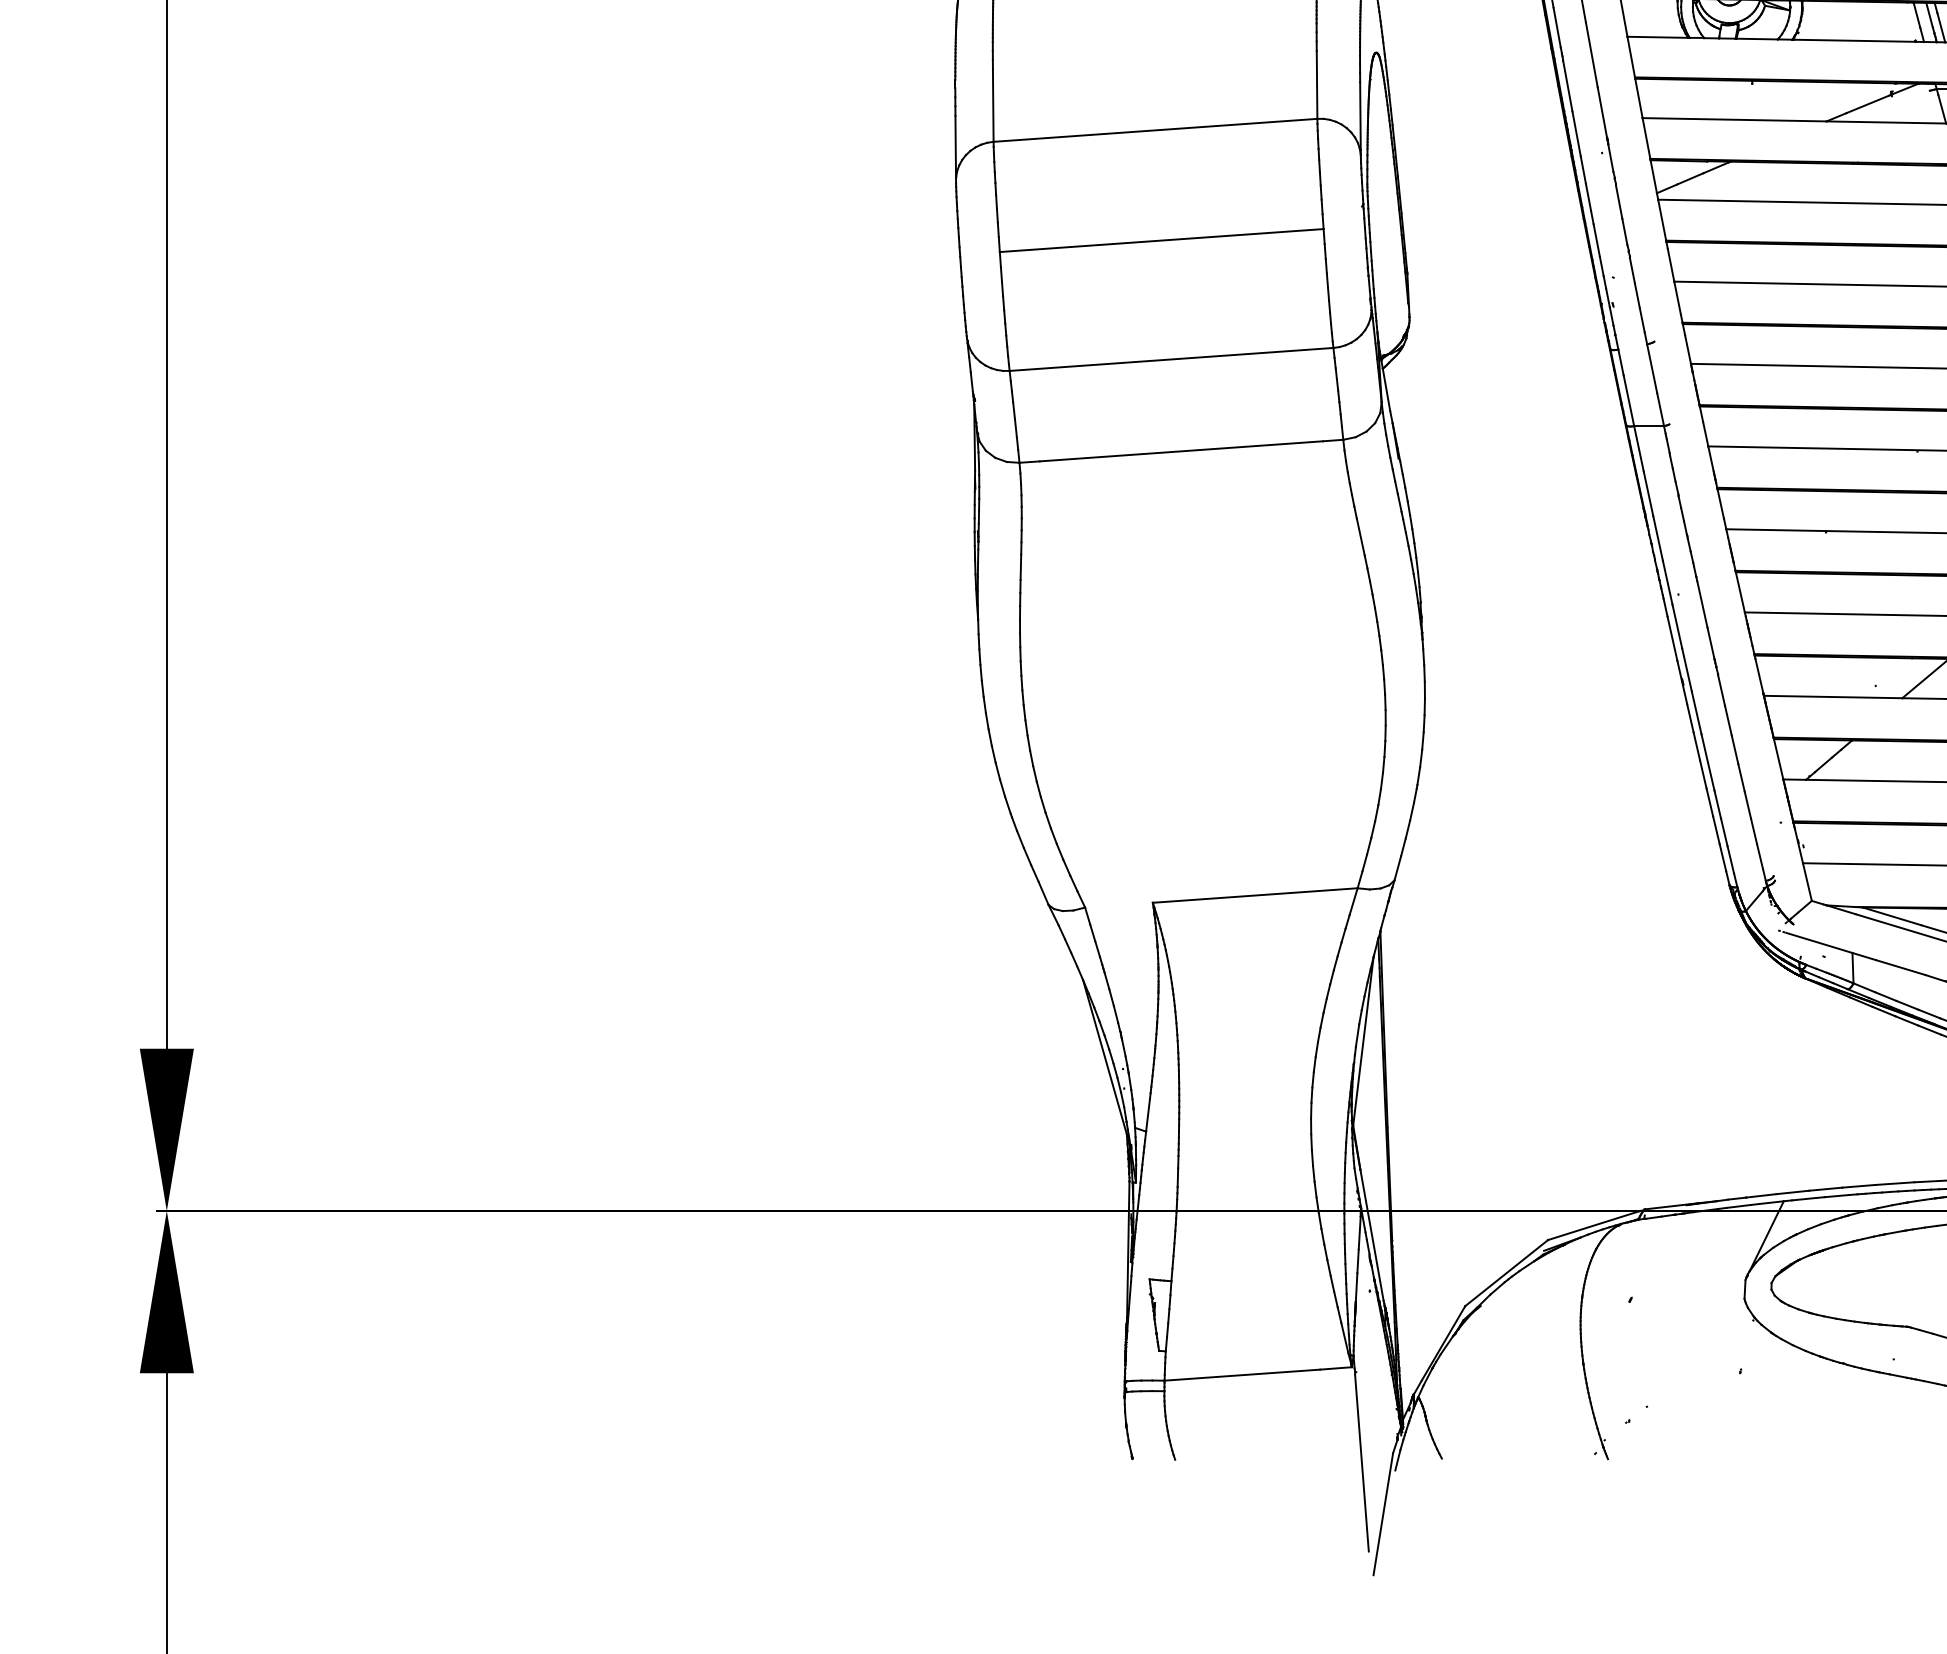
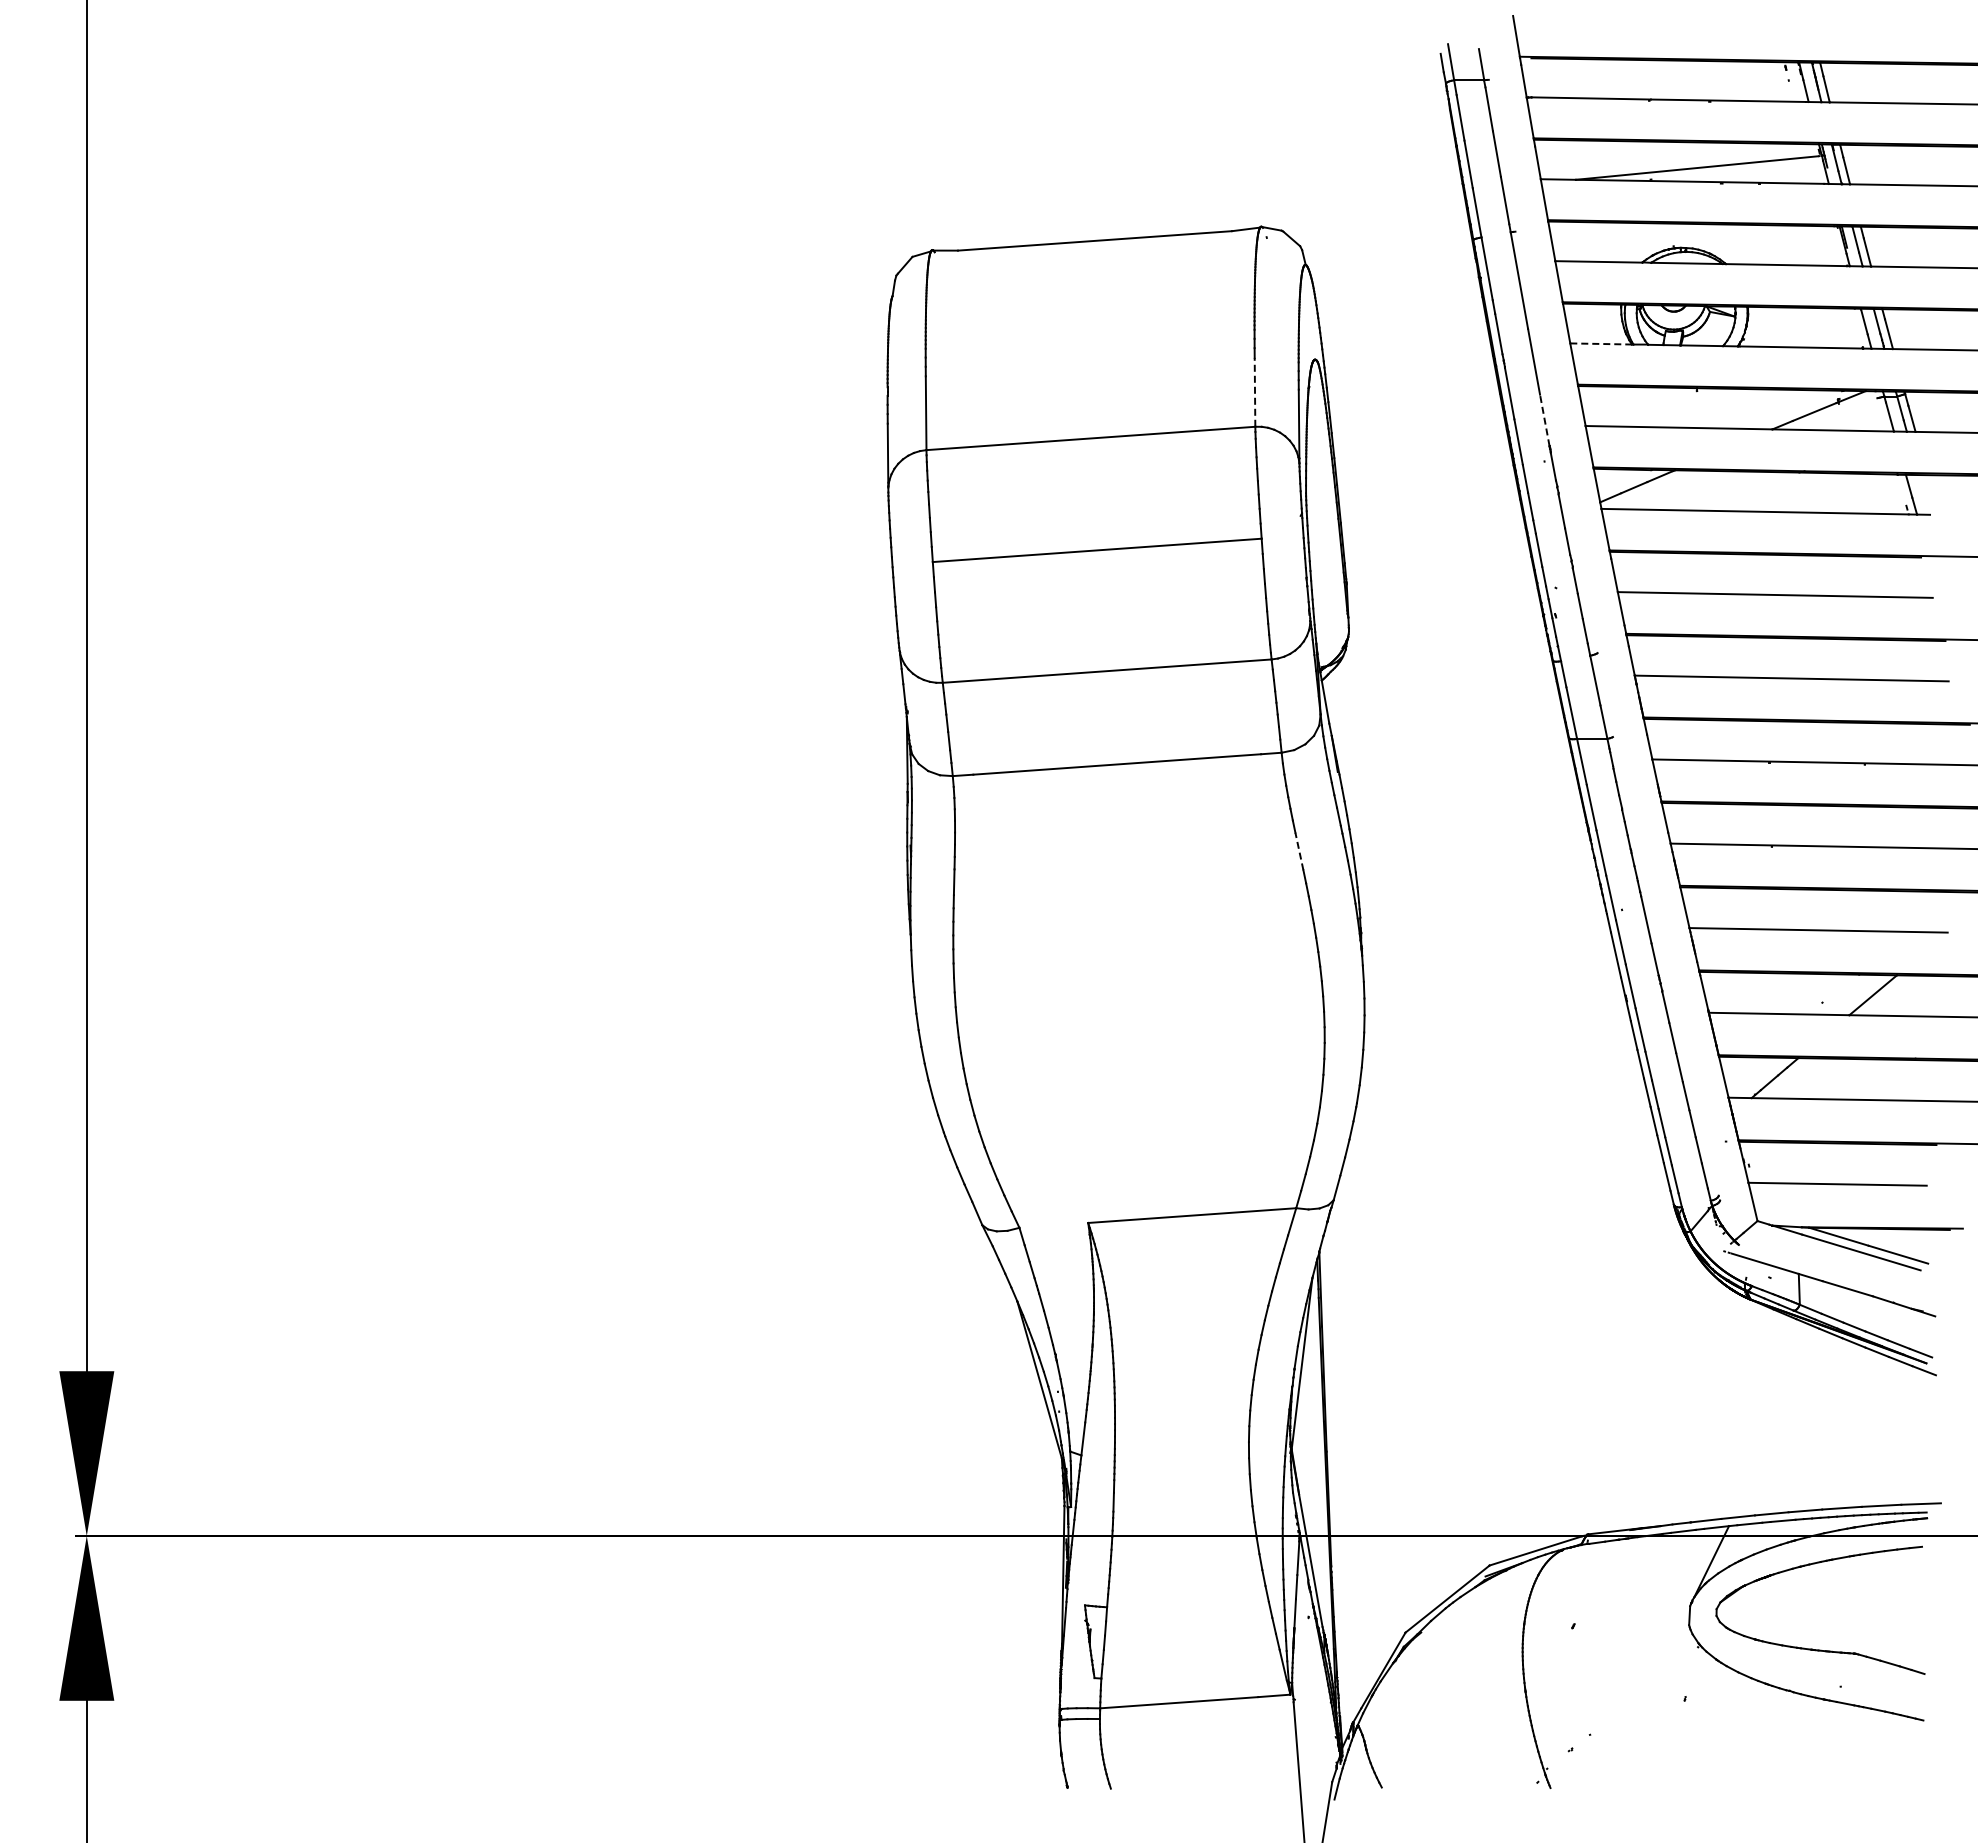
line: (1658, 36) -> (1601, 343), solid -> dashed
line: (1317, 84) -> (1255, 391), solid -> dashed
line: (1602, 111) -> (1544, 419), solid -> dashed
line: (1360, 537) -> (1299, 851), solid -> dashed

